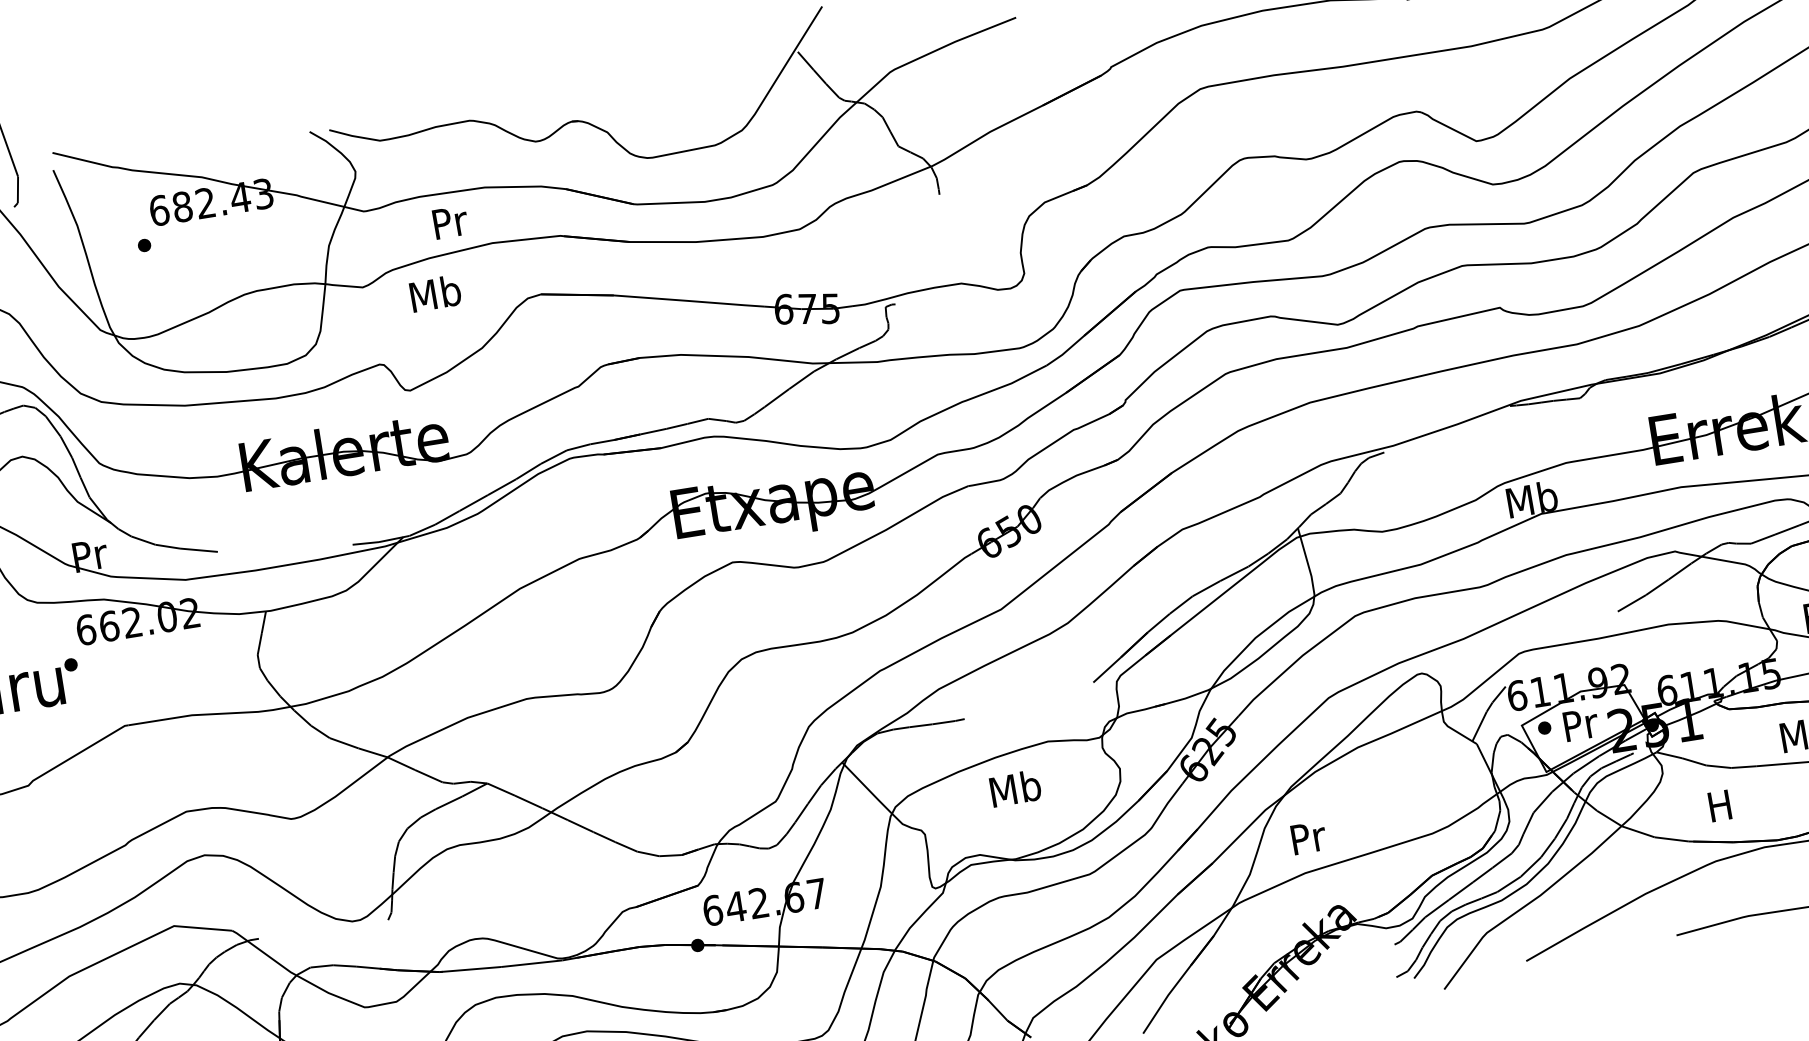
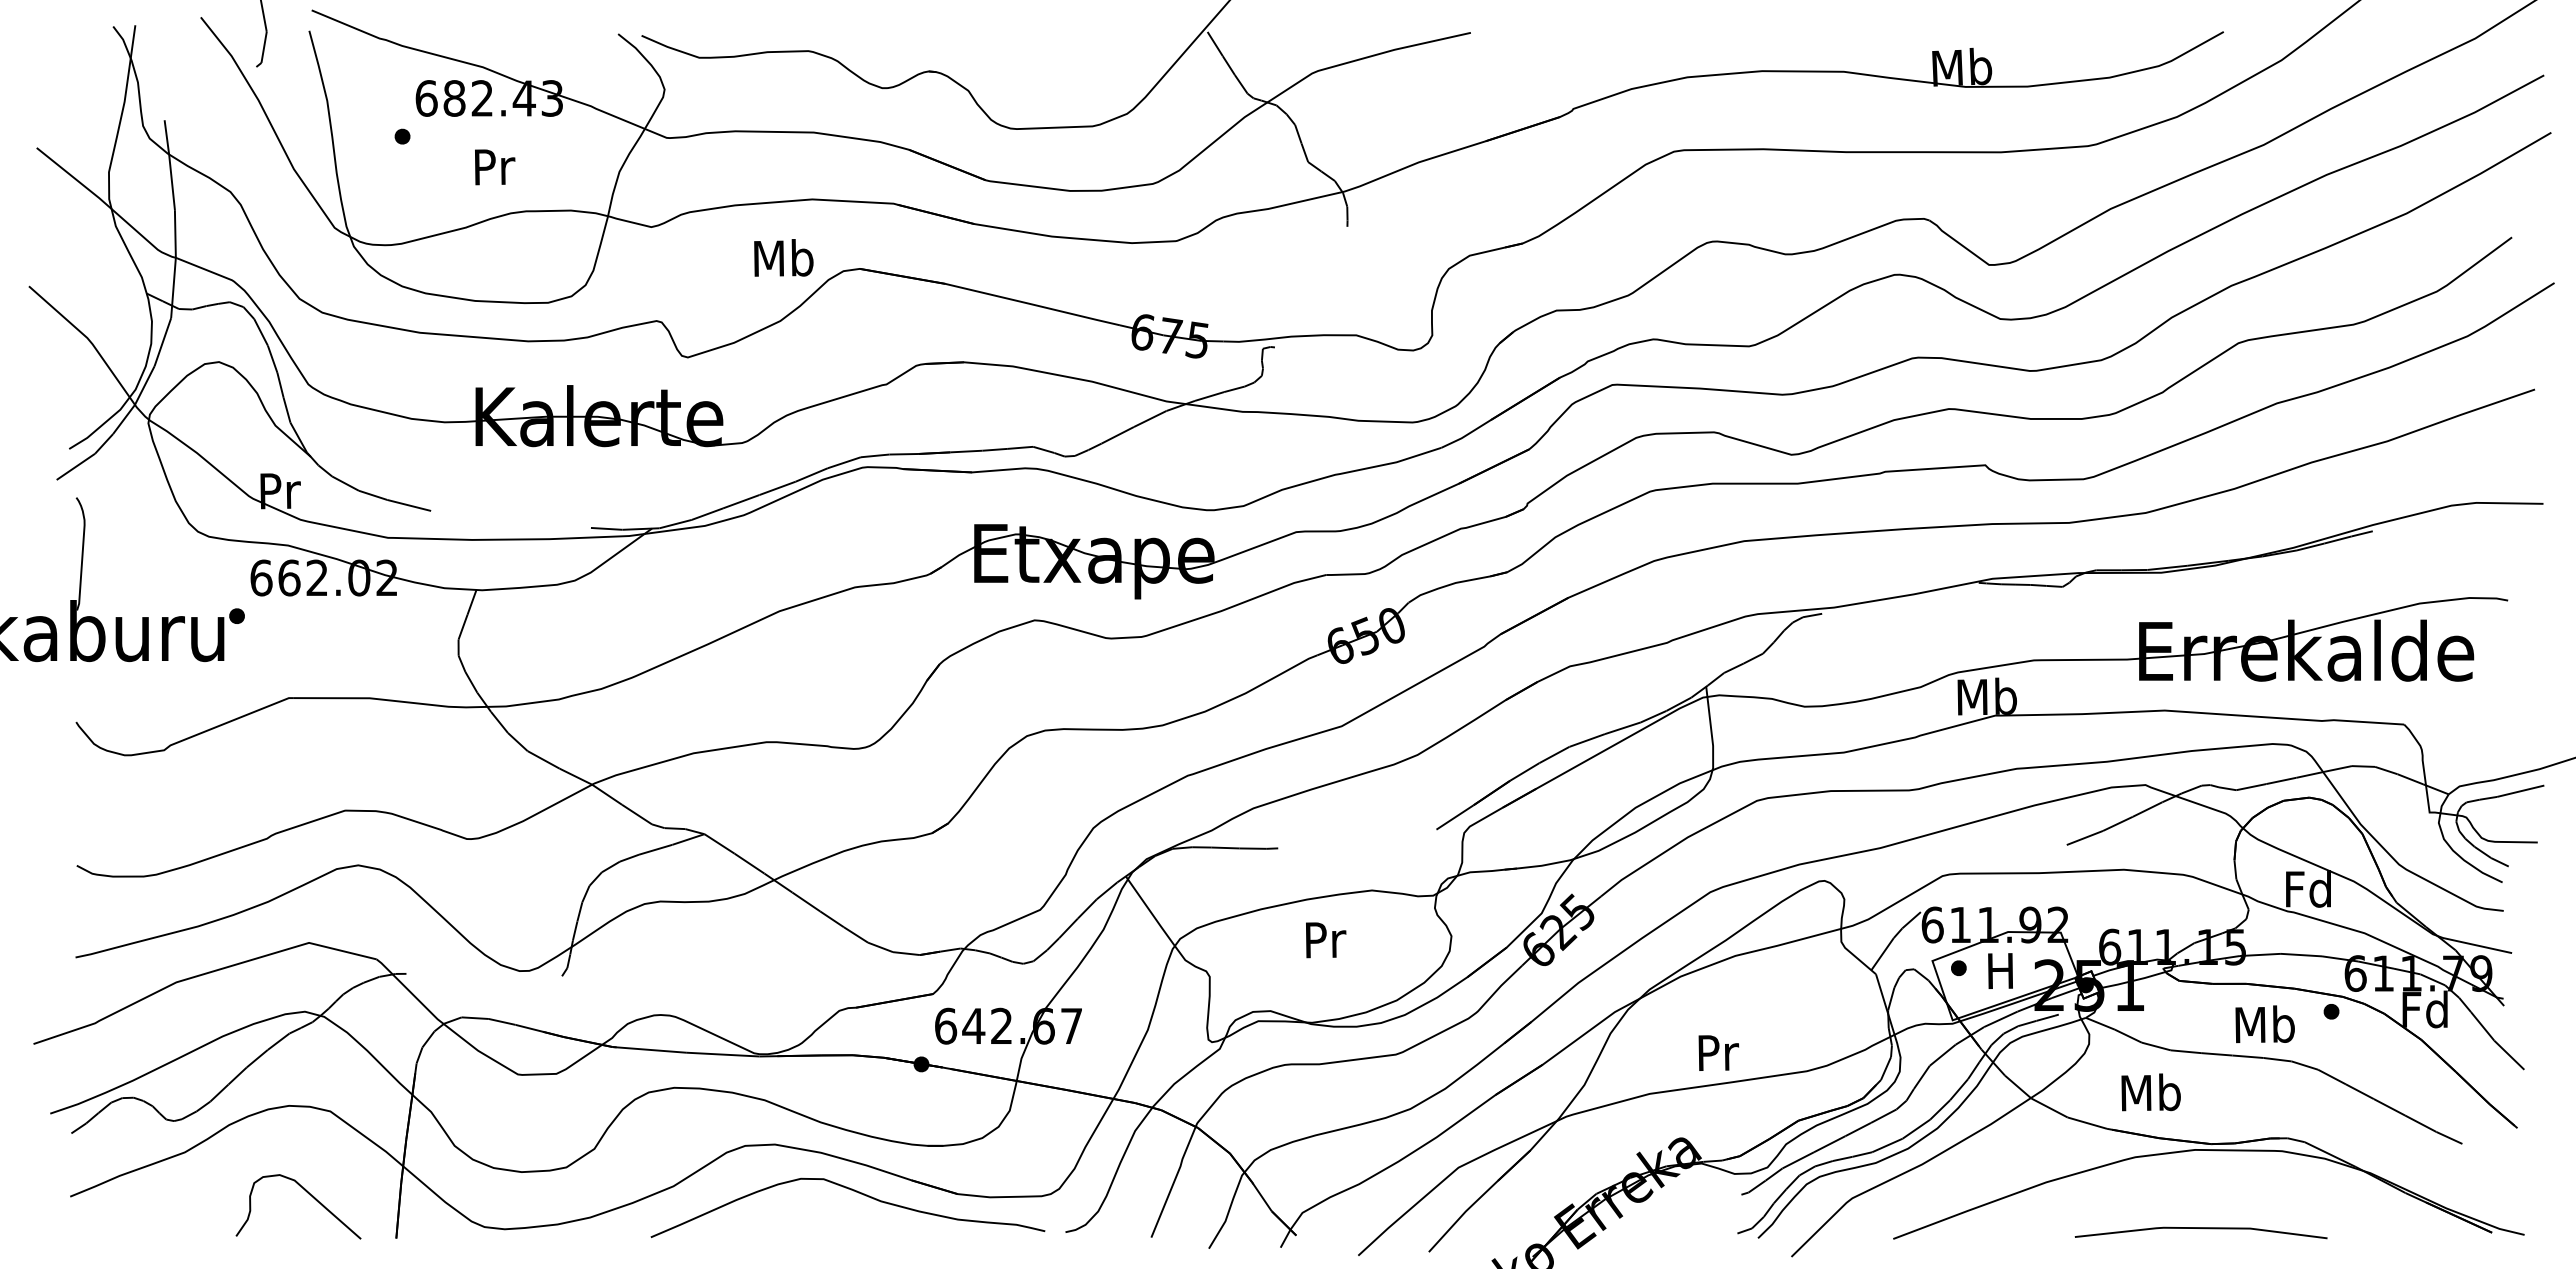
text: (451, 222) -> (495, 167), moved
text: (435, 293) -> (783, 257), moved
text: (1581, 724) -> (2002, 971), Pr -> H
text: (1015, 788) -> (1324, 939), Mb -> Pr
text: (1720, 805) -> (2150, 1092), H -> Mb
text: (1308, 837) -> (1718, 1052), moved

